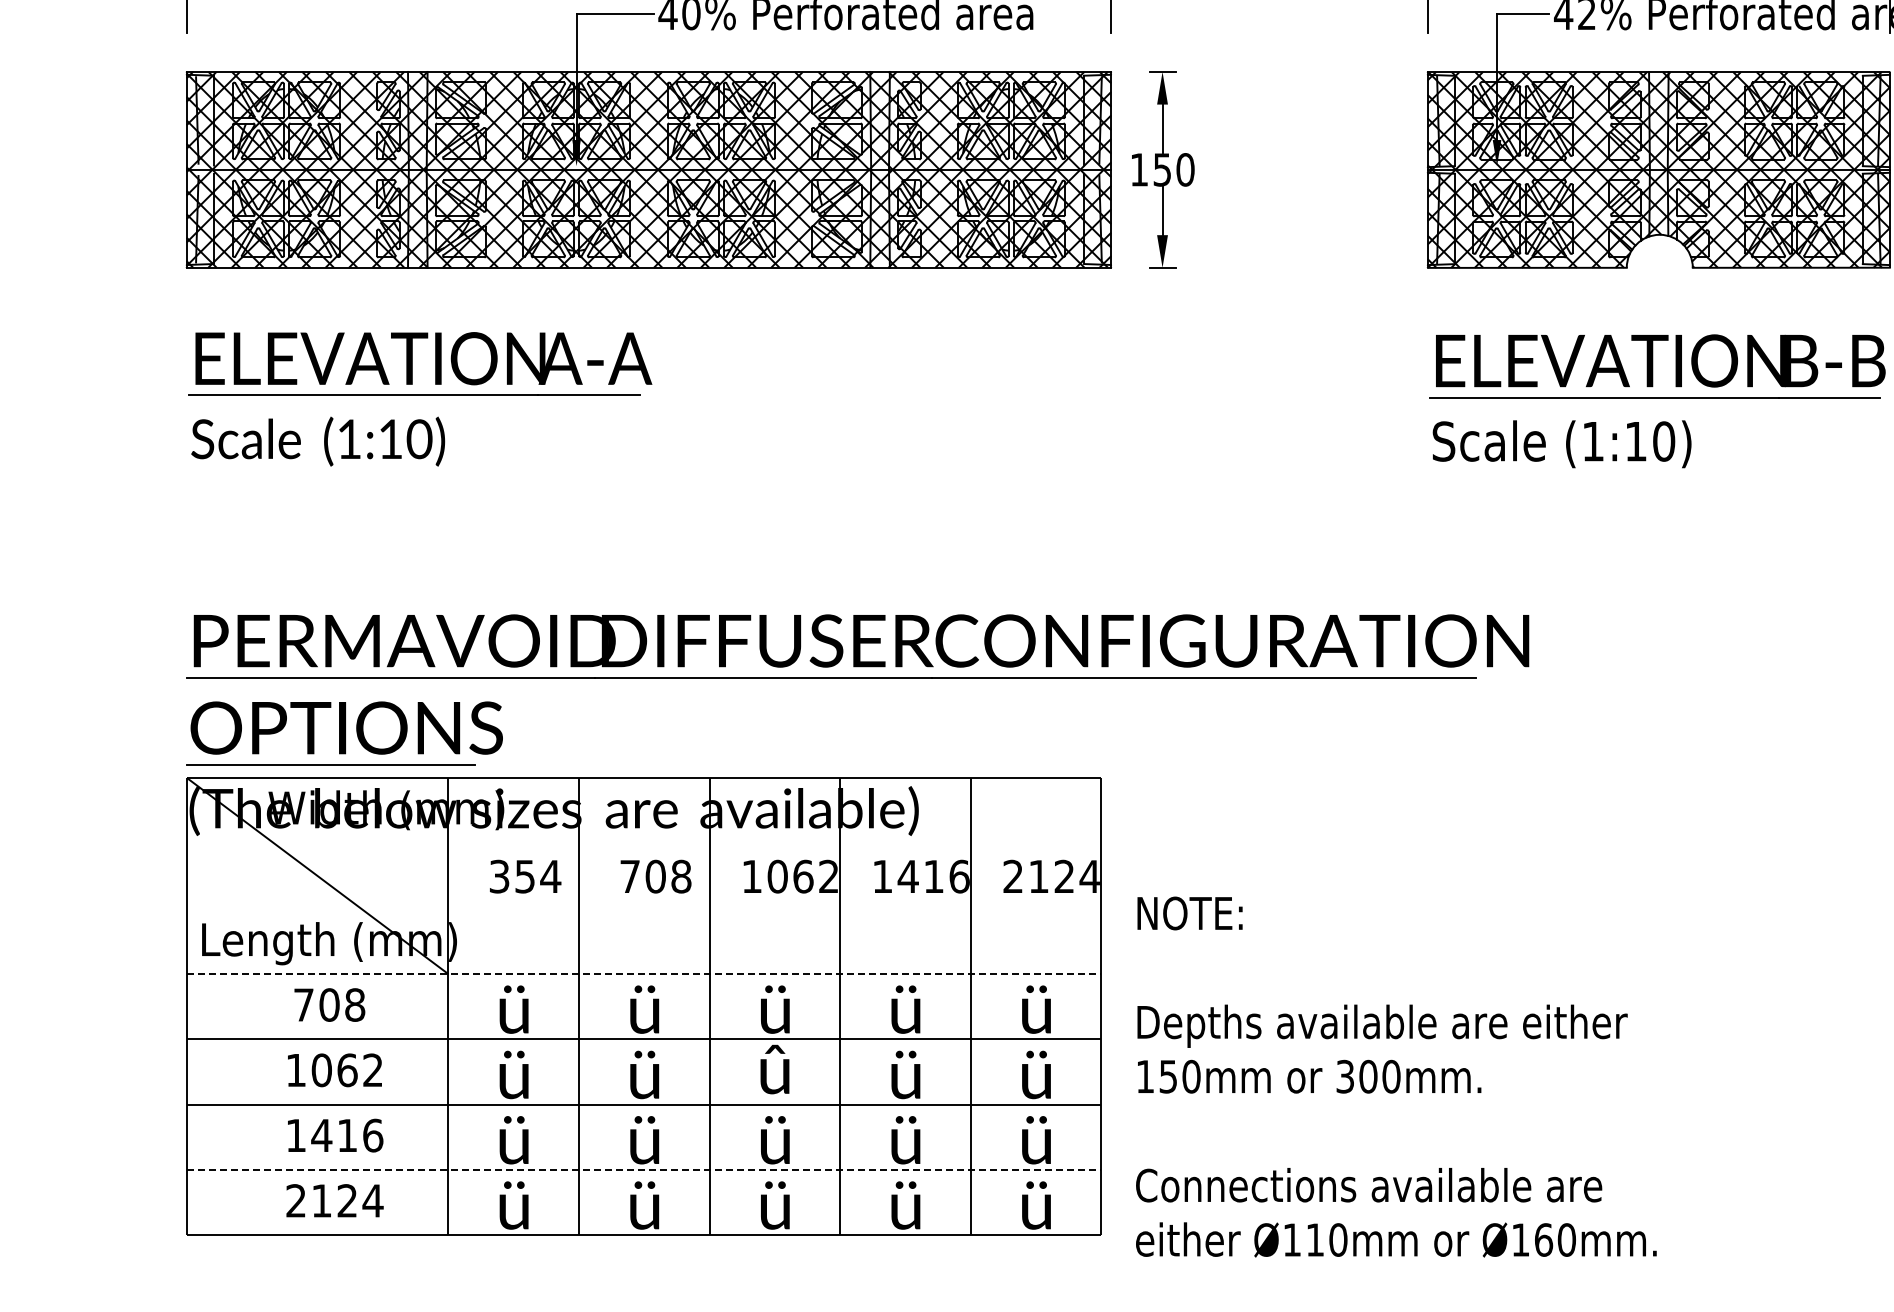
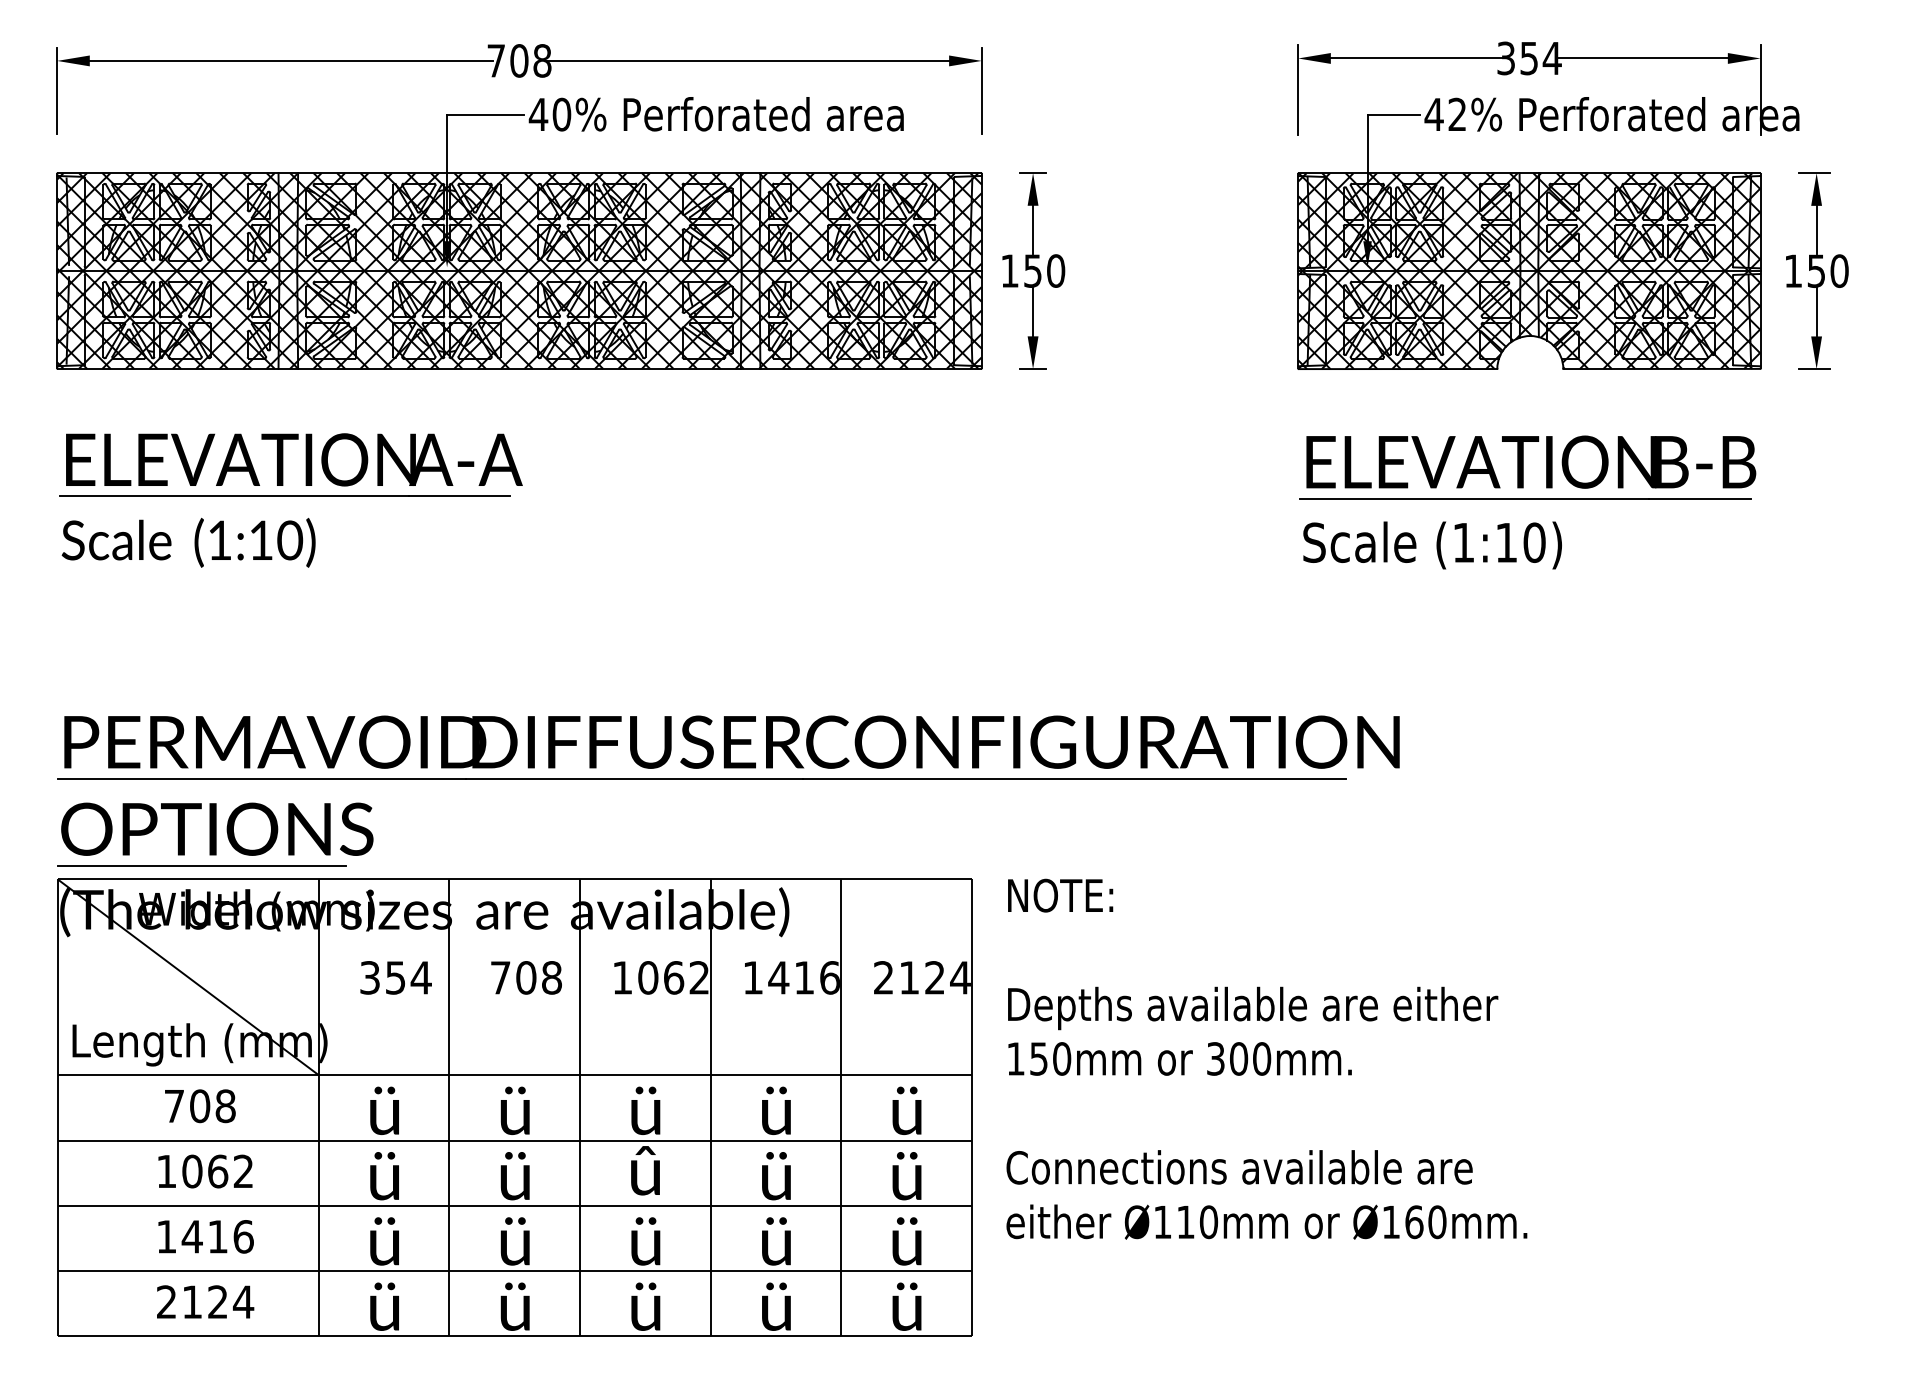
line: (644, 974) -> (515, 1075), dashed -> solid
text: (1395, 1076) -> (1266, 1058), moved
line: (644, 1170) -> (515, 1271), dashed -> solid

